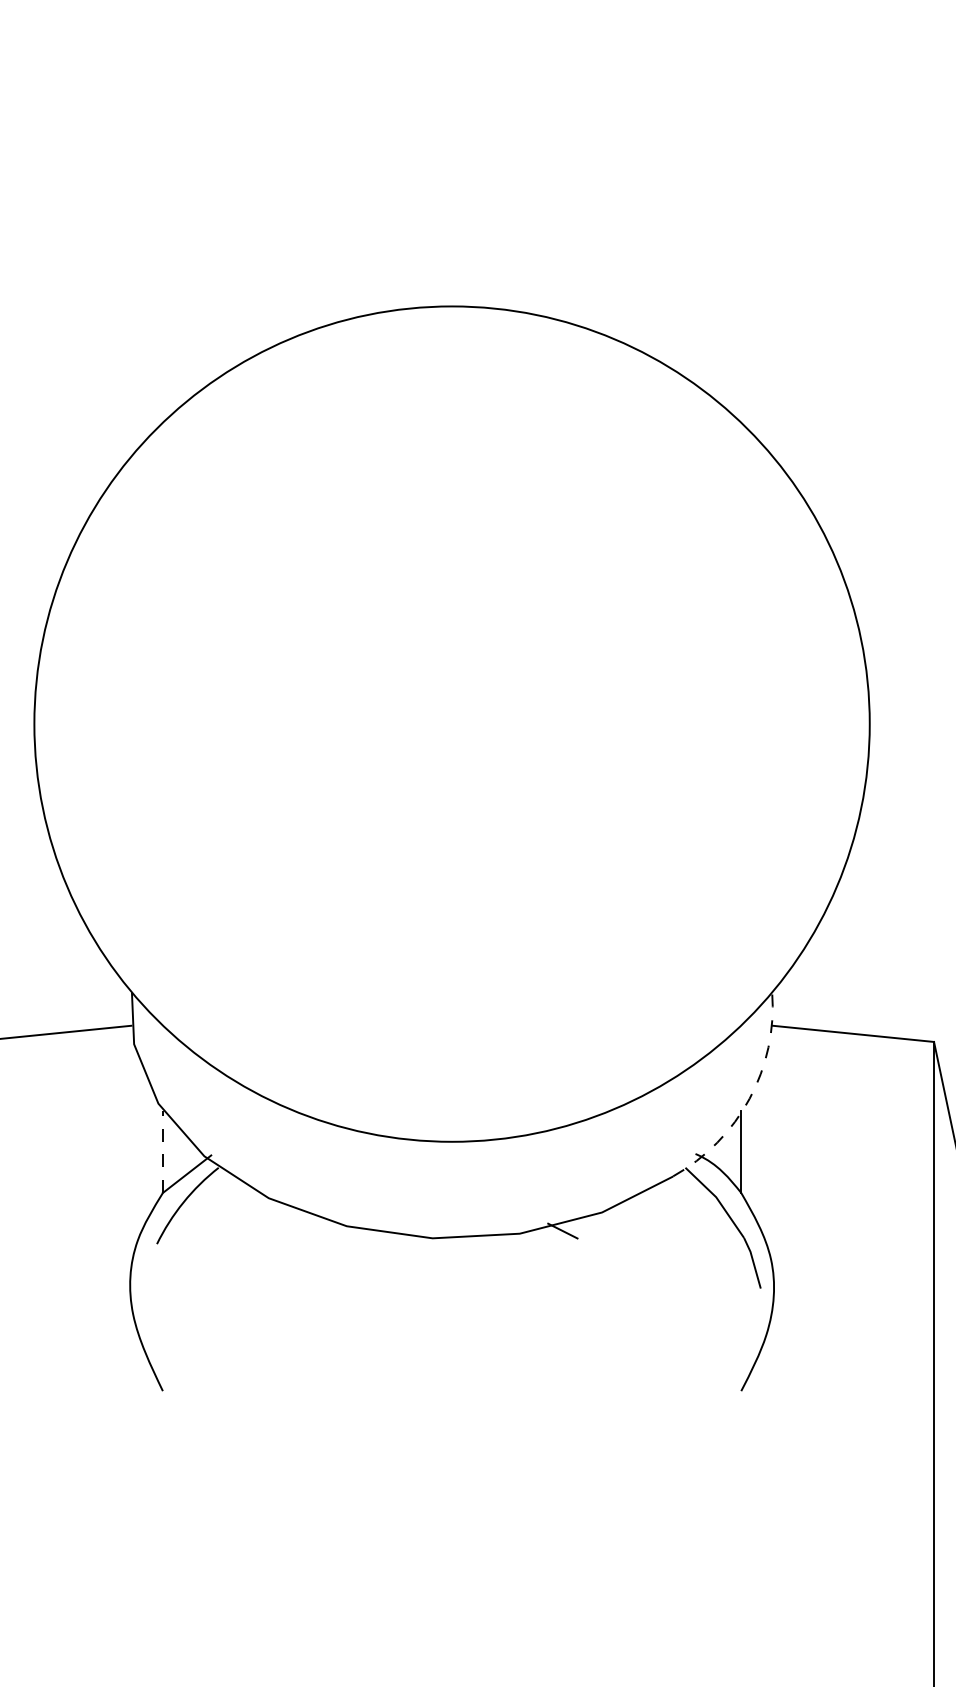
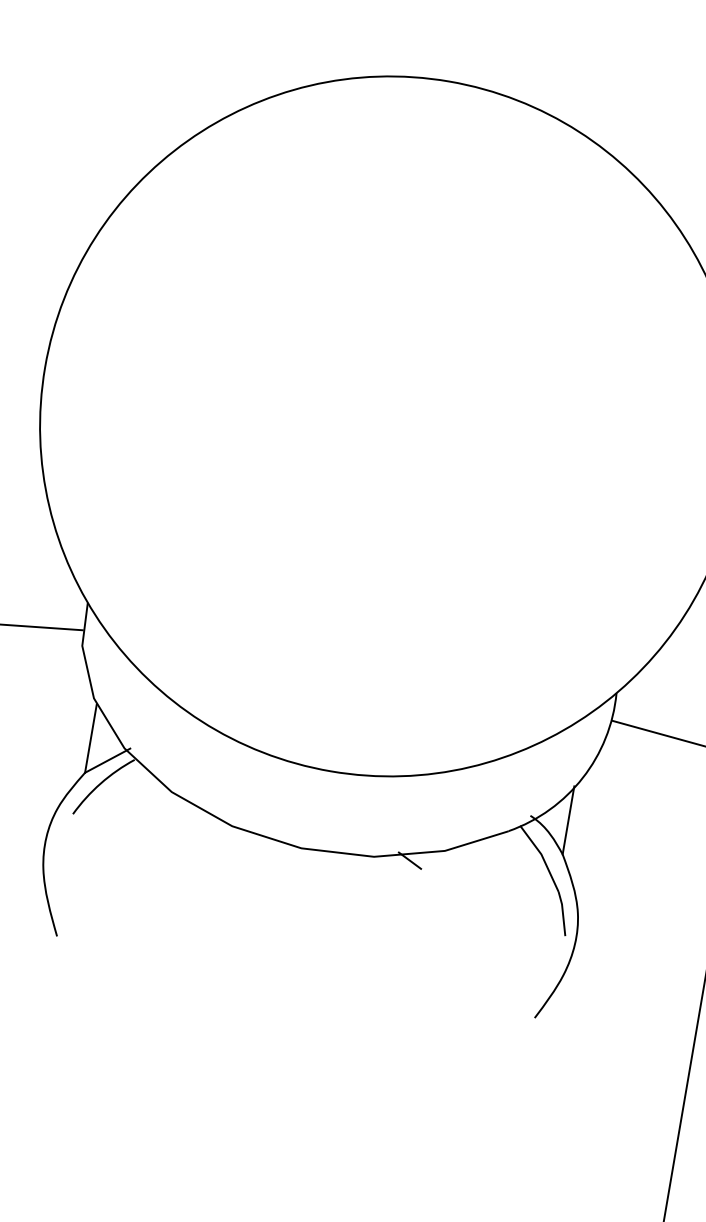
arc: (749, 1098) -> (582, 777), dashed -> solid
line: (162, 1151) -> (90, 738), dashed -> solid

